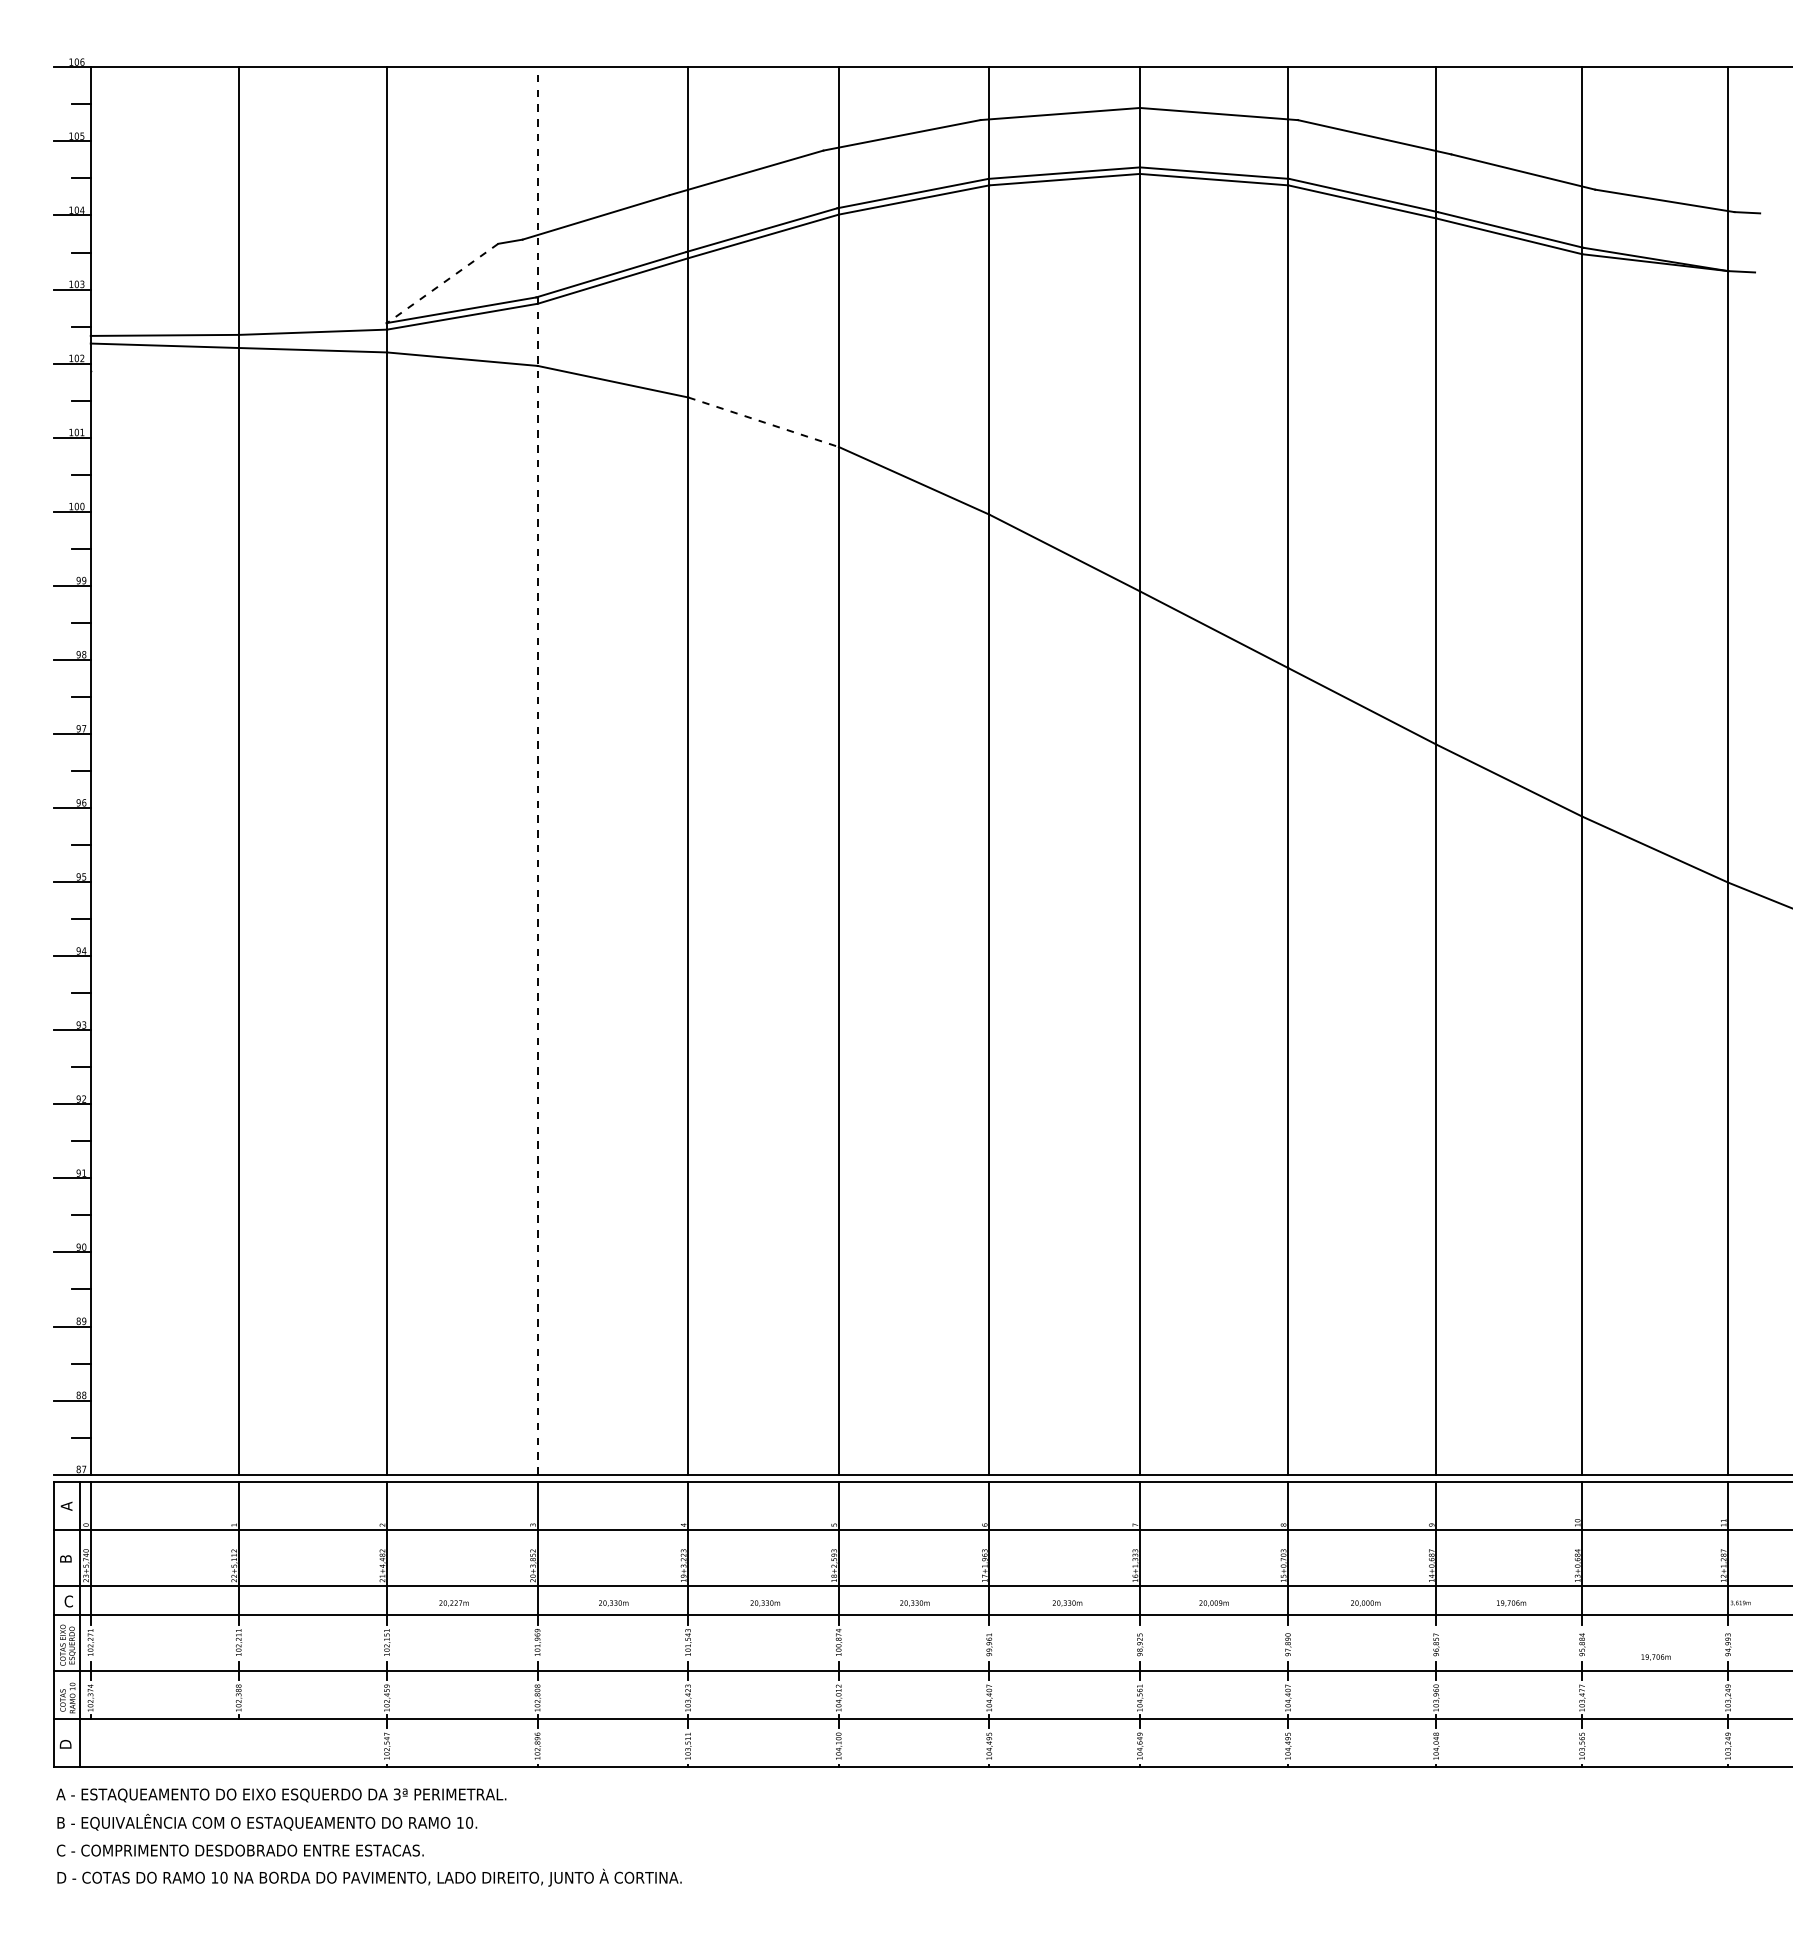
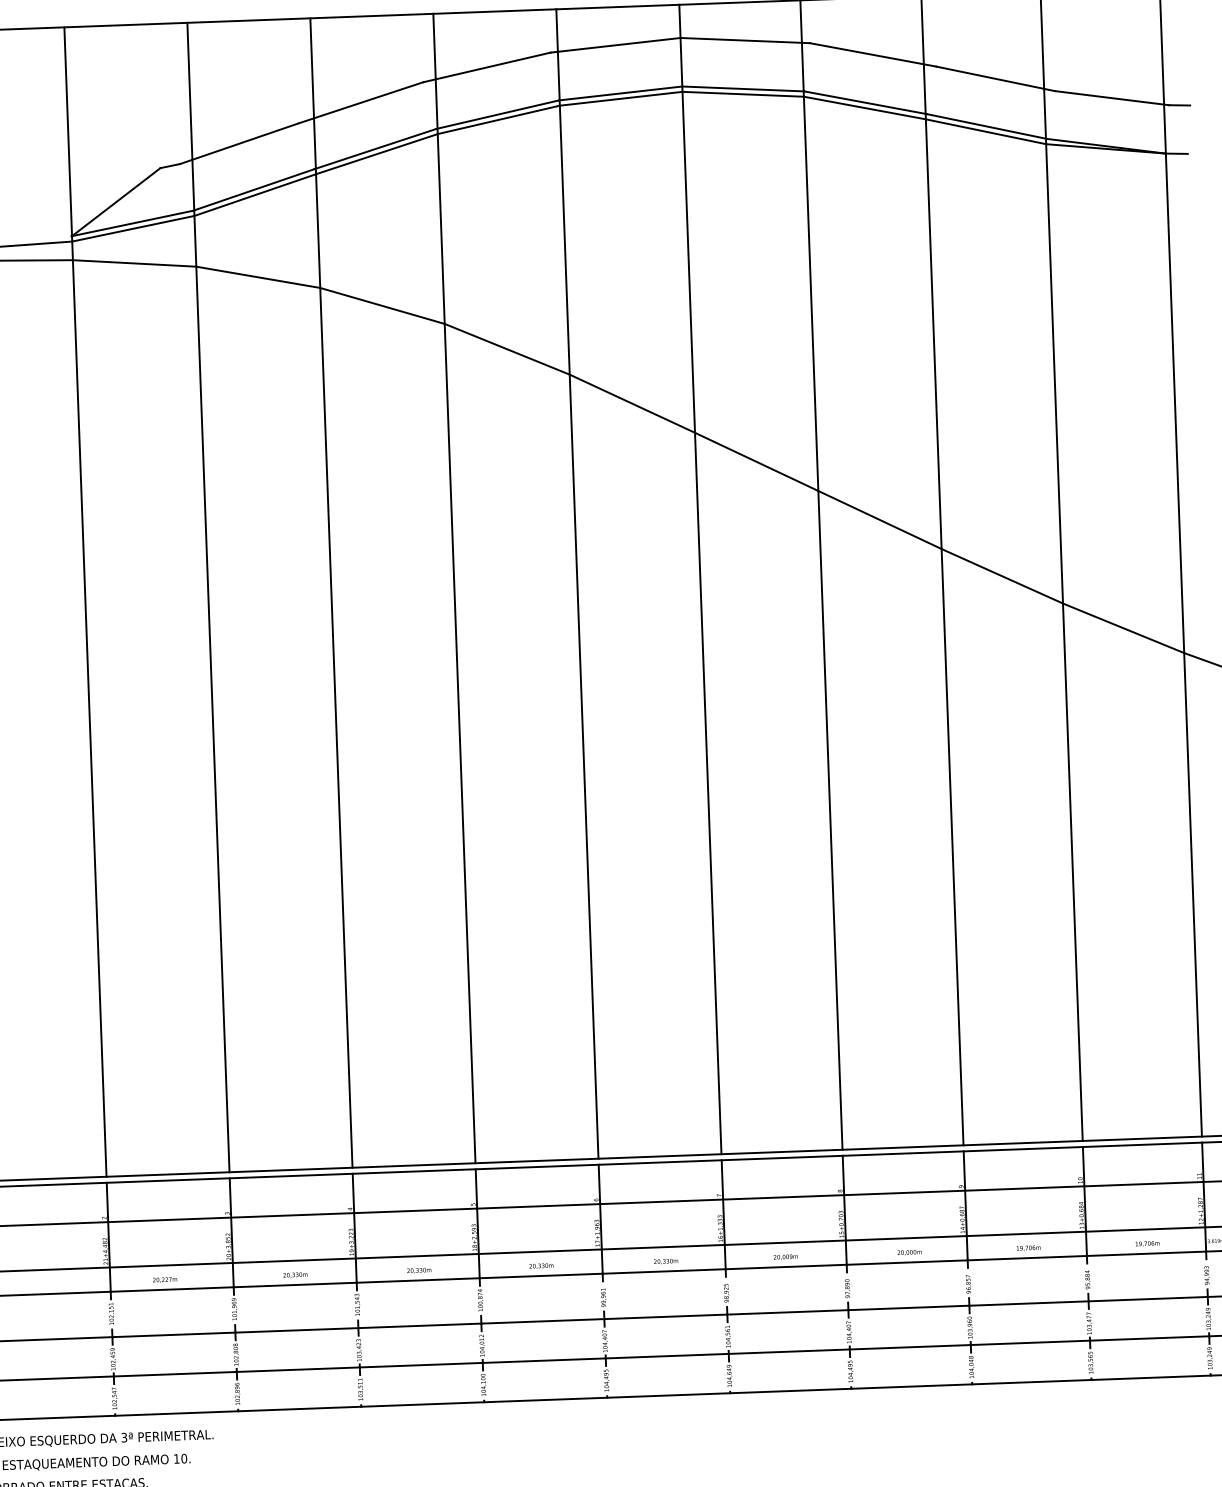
line: (442, 283) -> (116, 202), dashed -> solid
line: (764, 422) -> (383, 306), dashed -> solid
line: (537, 771) -> (208, 597), dashed -> solid
text: (1655, 1657) -> (1147, 1243), moved

